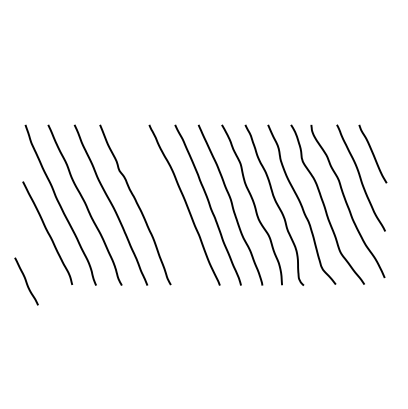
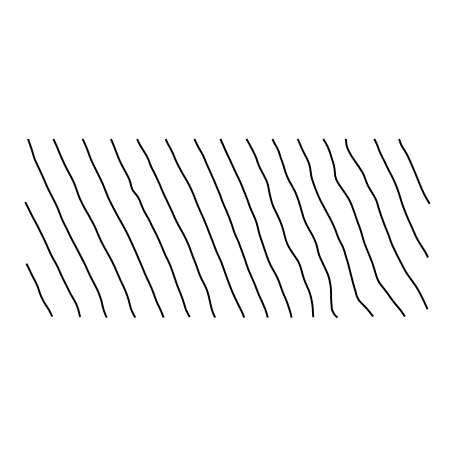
curve: (159, 202) -> (177, 225), added
curve: (25, 280) -> (38, 289), moved

